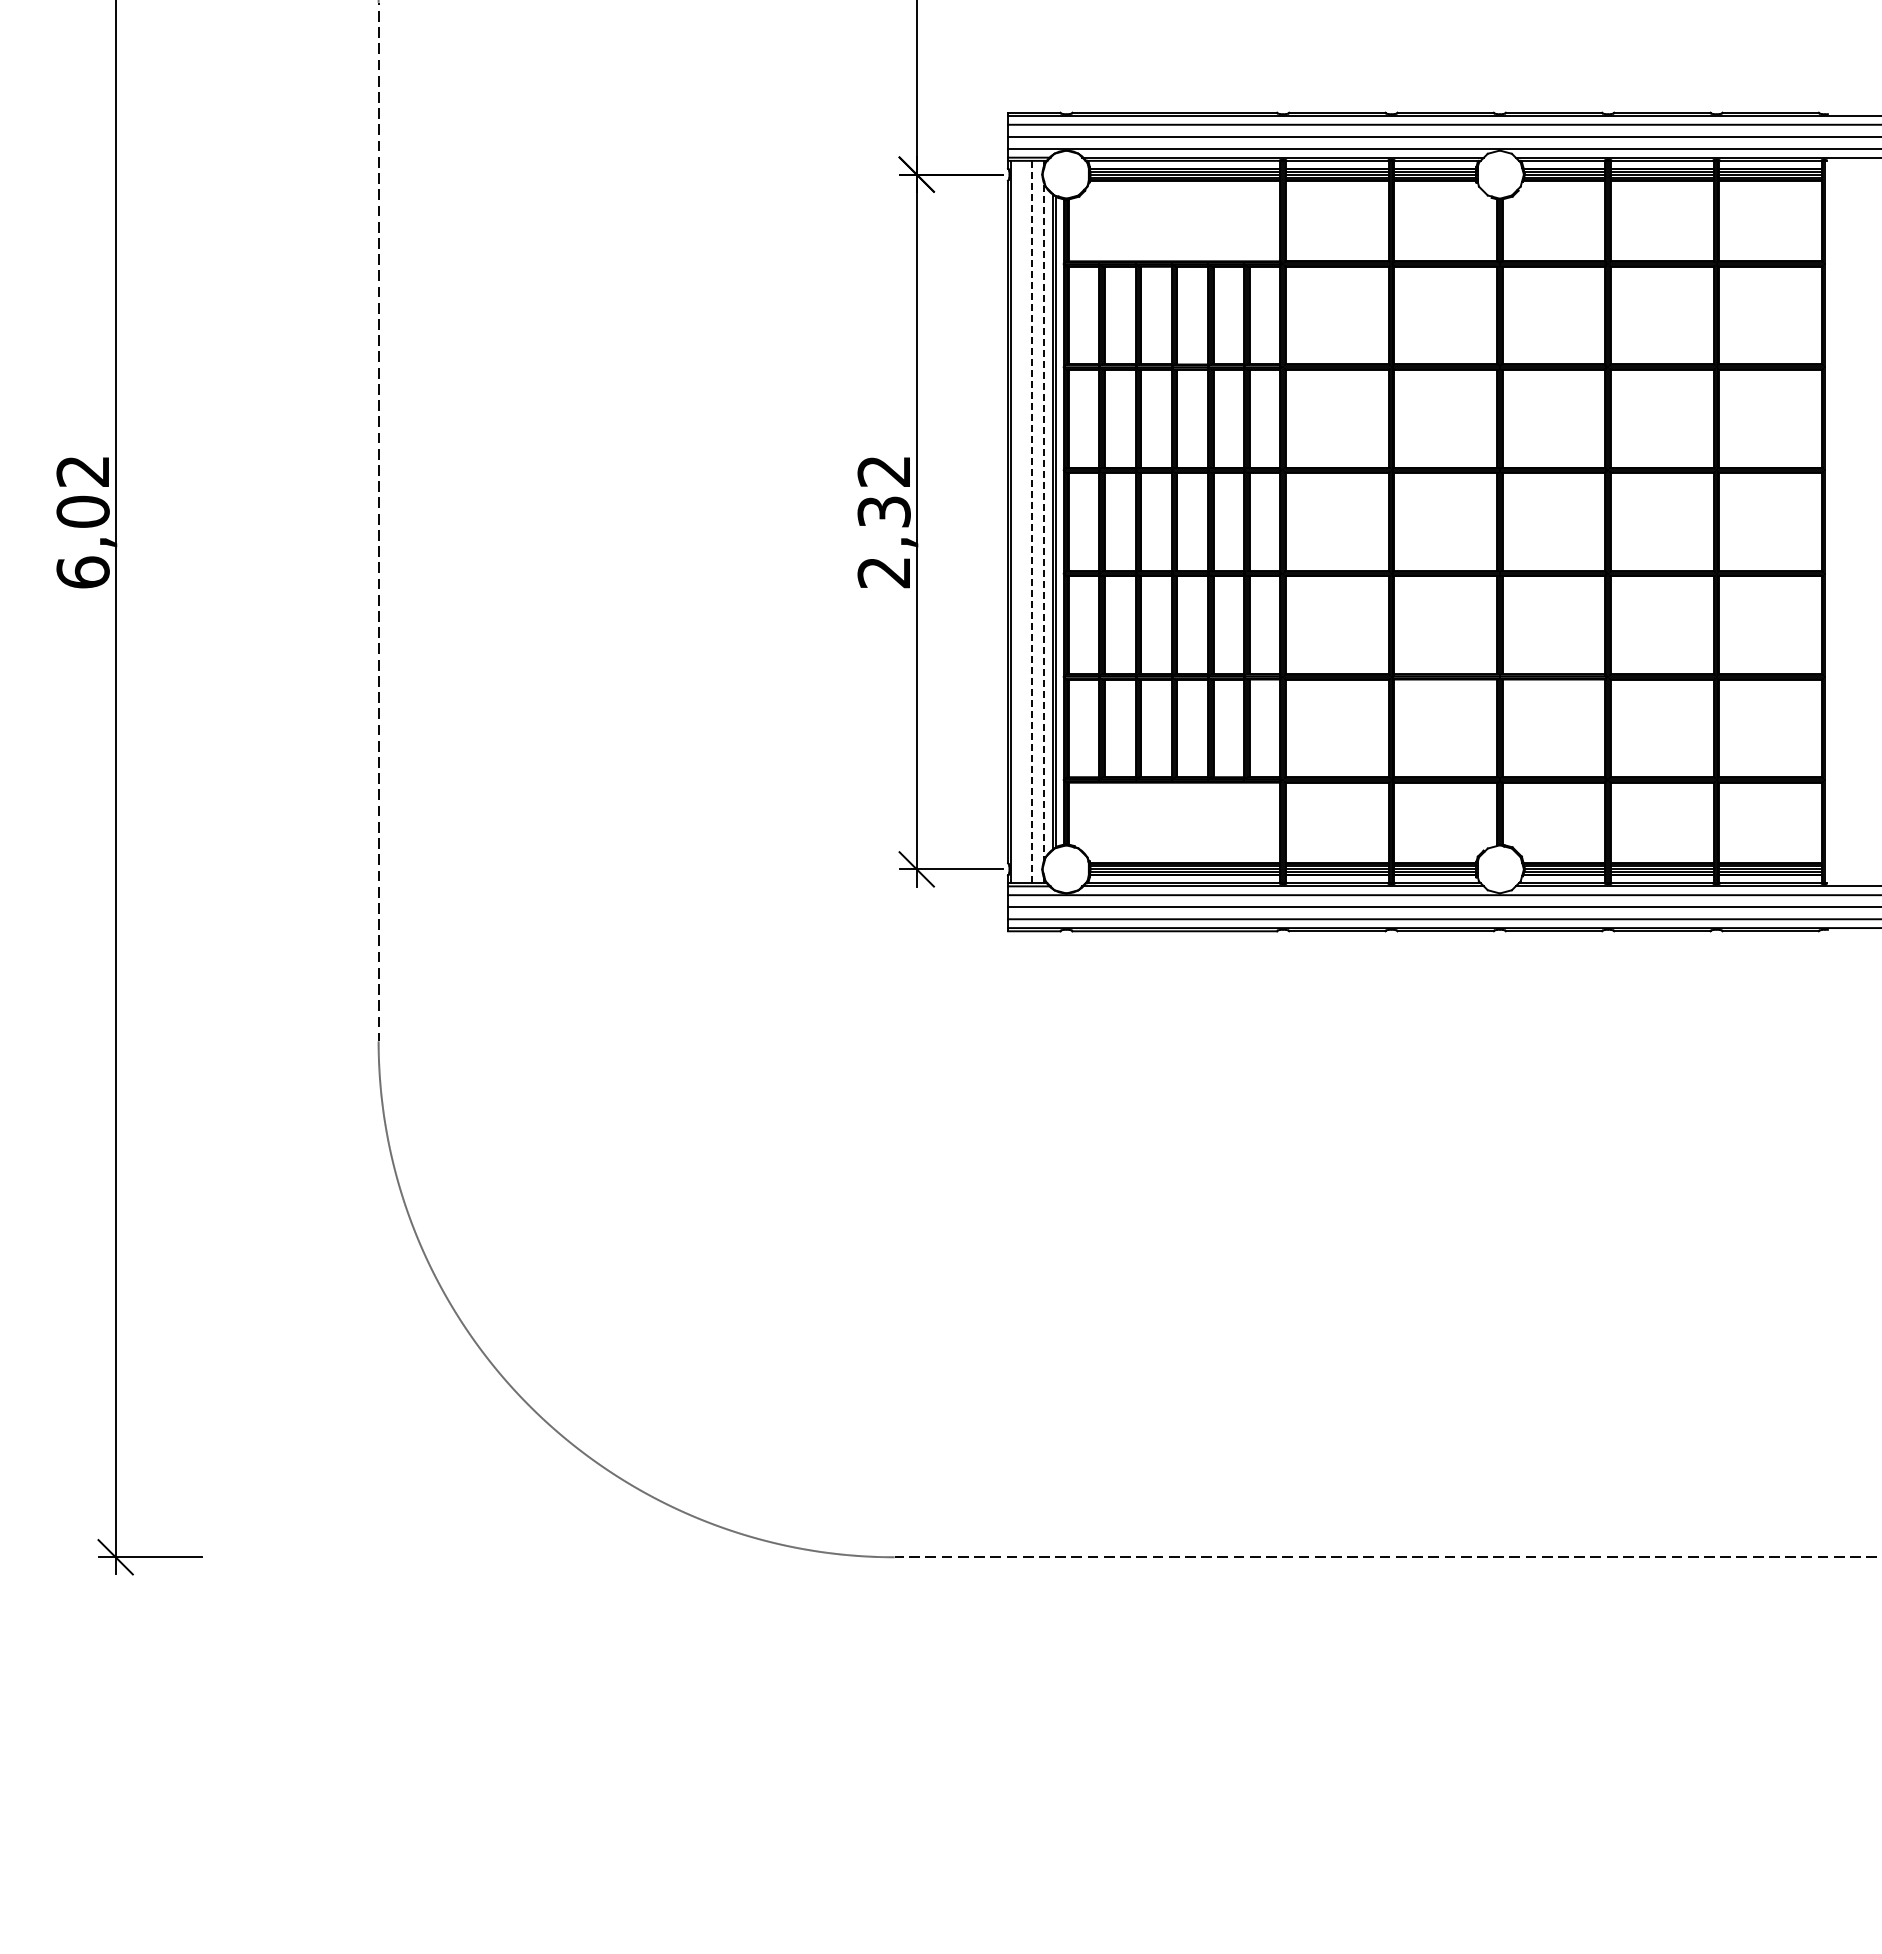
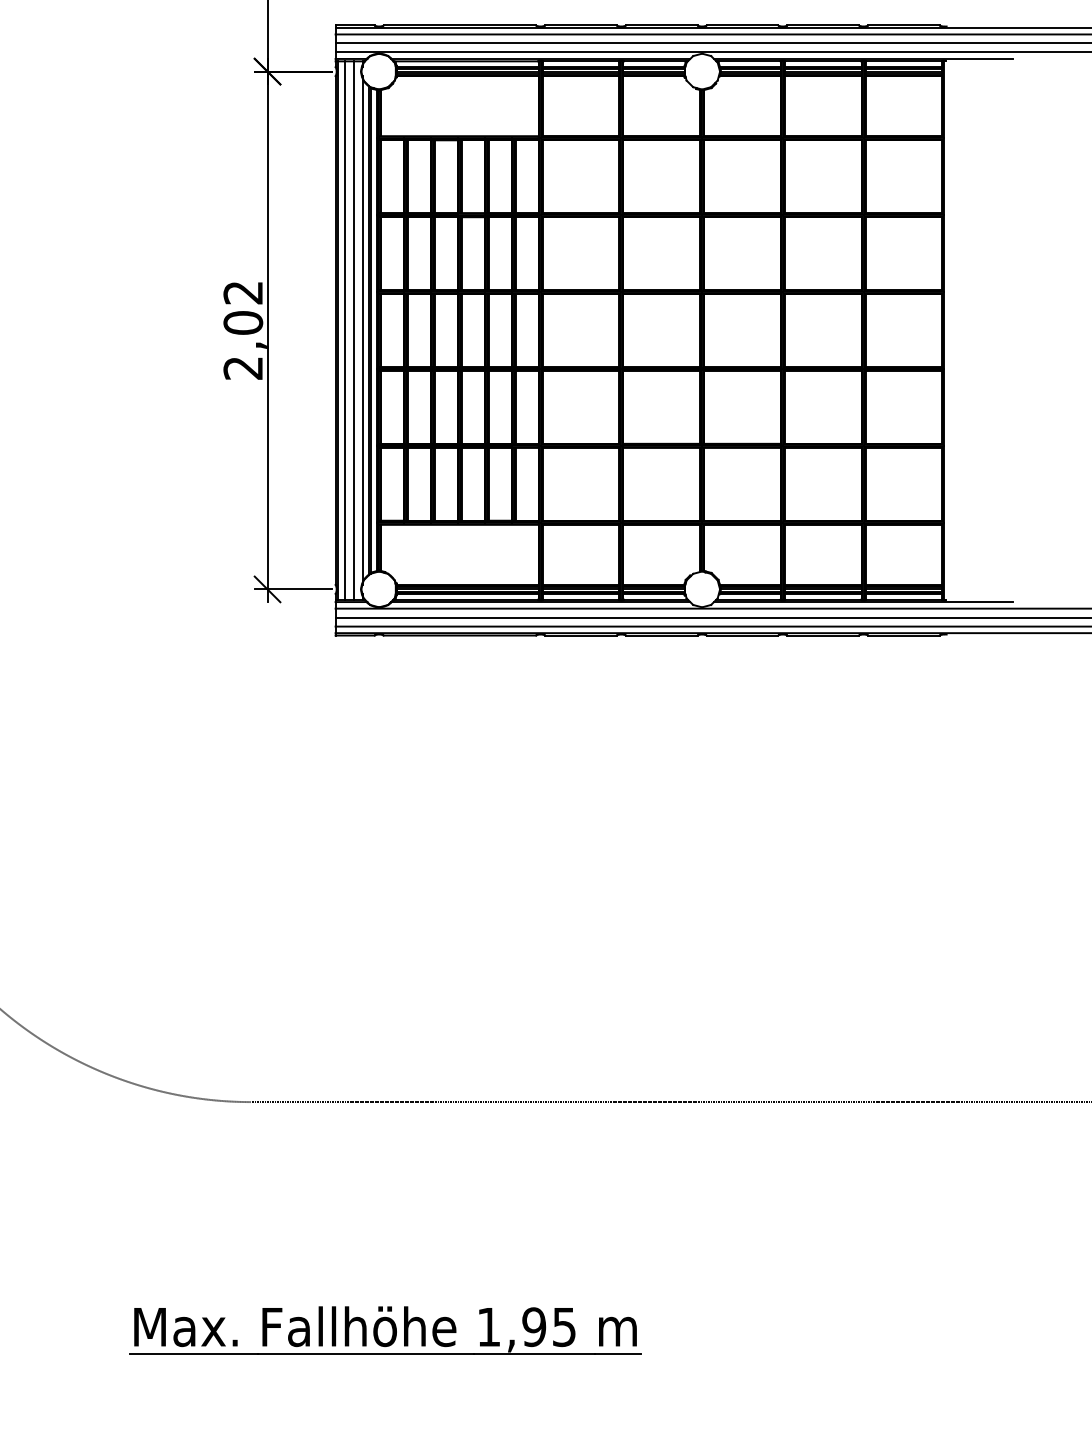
text: (883, 511) -> (242, 322), 2,32 -> 2,02
line: (1020, 521) -> (344, 330), added
line: (1032, 521) -> (353, 330), dashed -> solid
line: (1044, 522) -> (362, 330), dashed -> solid
part: (1074, 1863) -> (385, 1330), added

